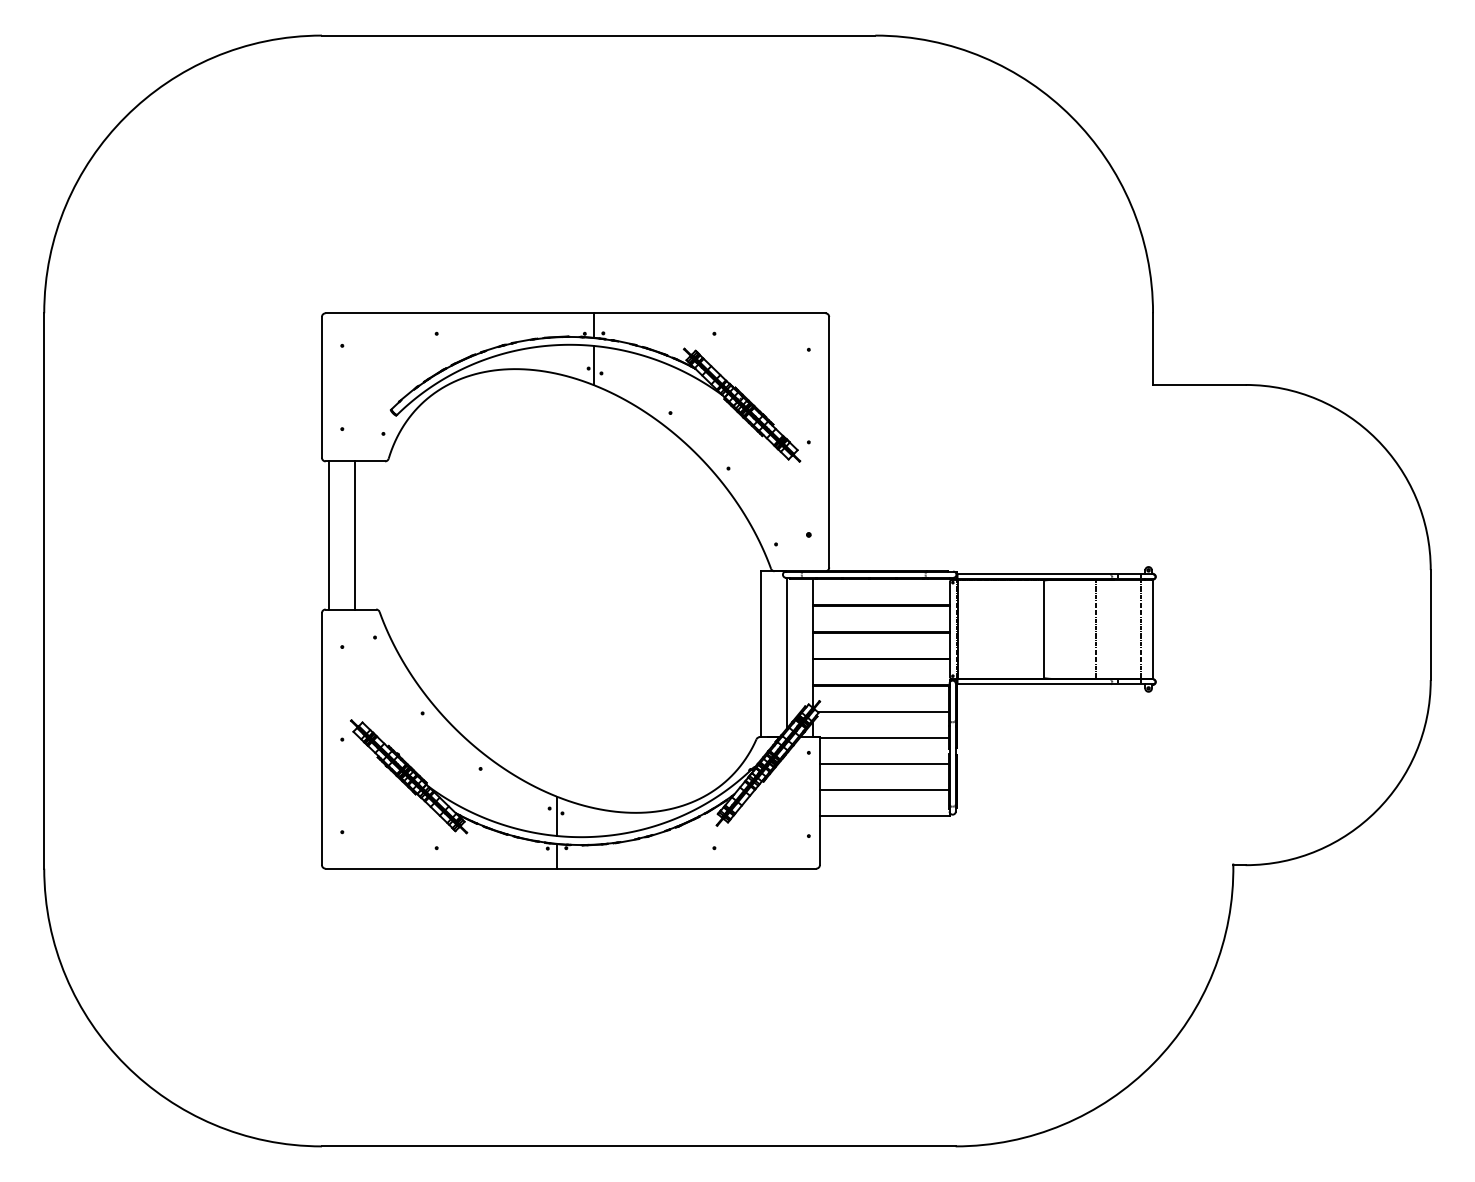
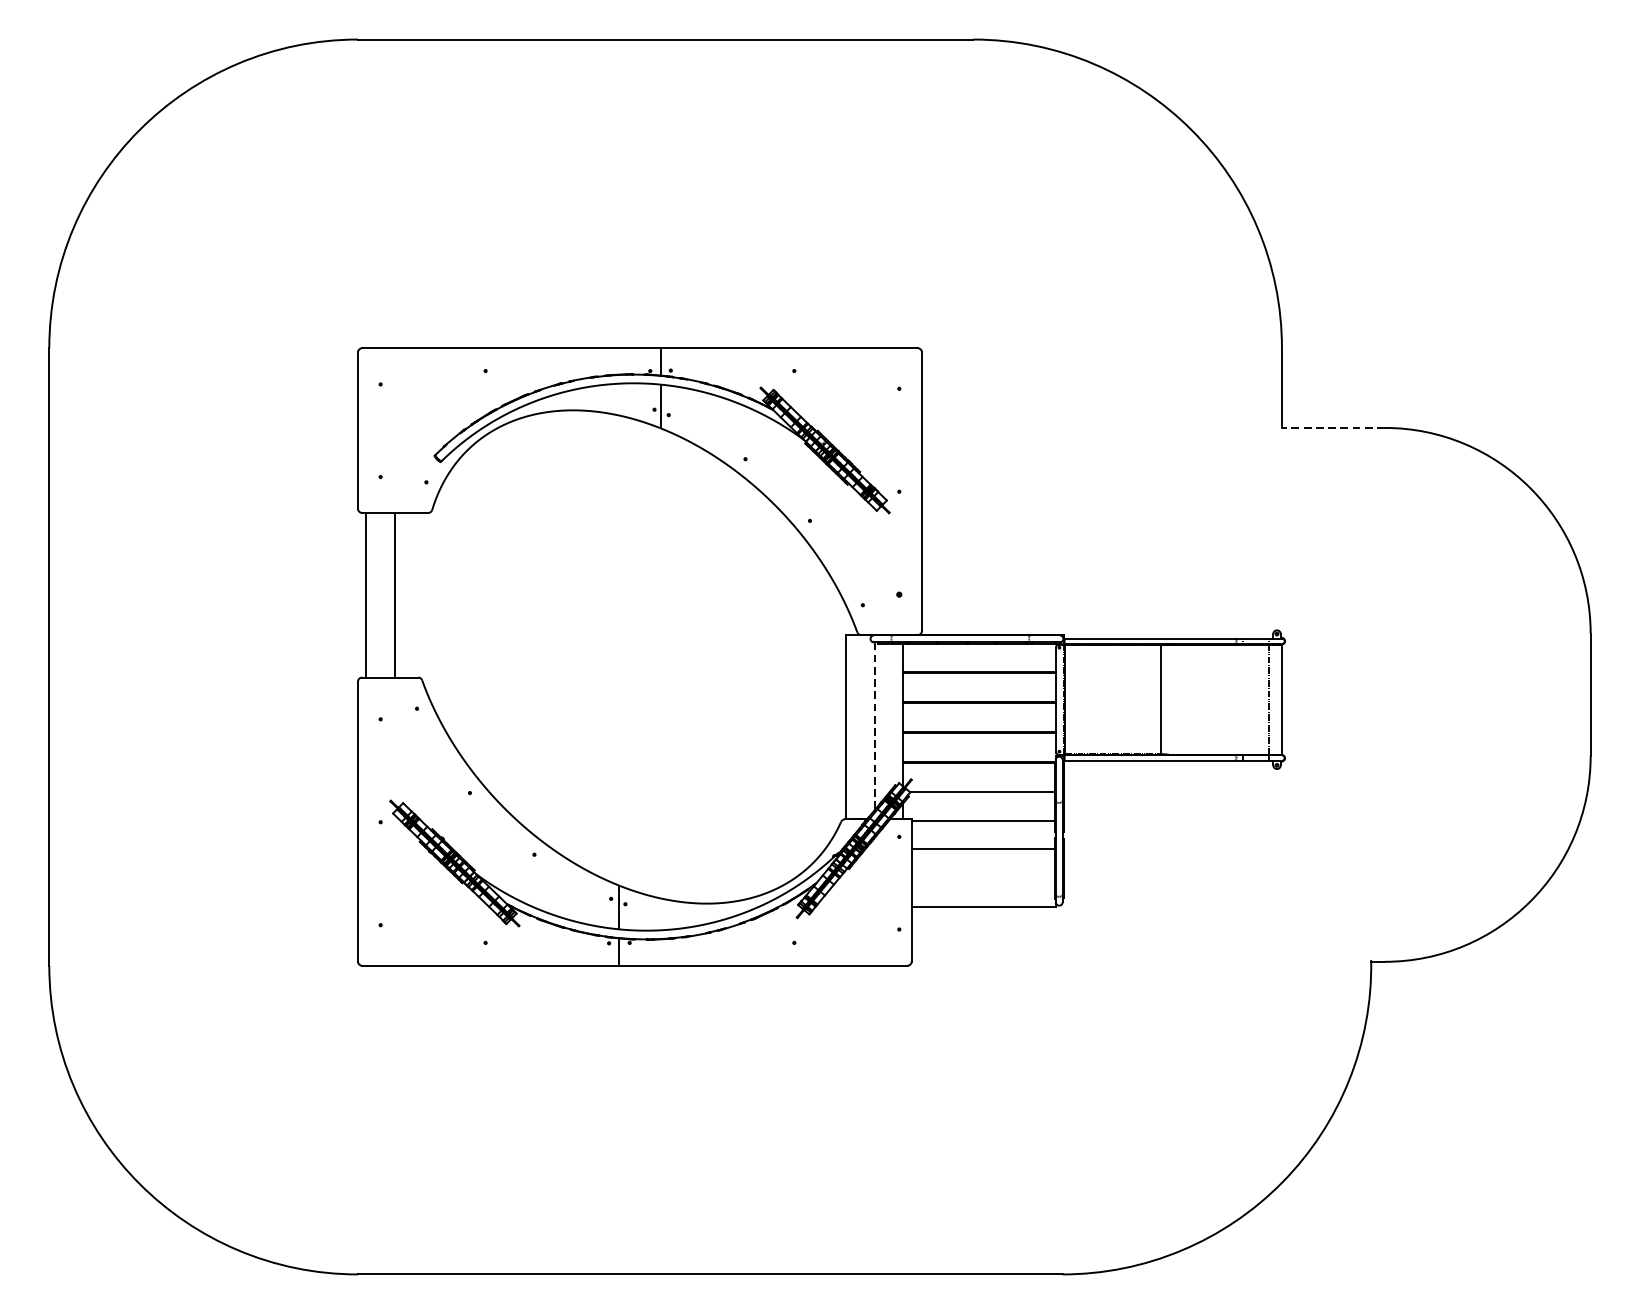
line: (1198, 384) -> (1332, 427), solid -> dashed
line: (1095, 628) -> (1217, 698), removed
line: (786, 653) -> (874, 726), solid -> dashed
line: (884, 790) -> (983, 878), removed

